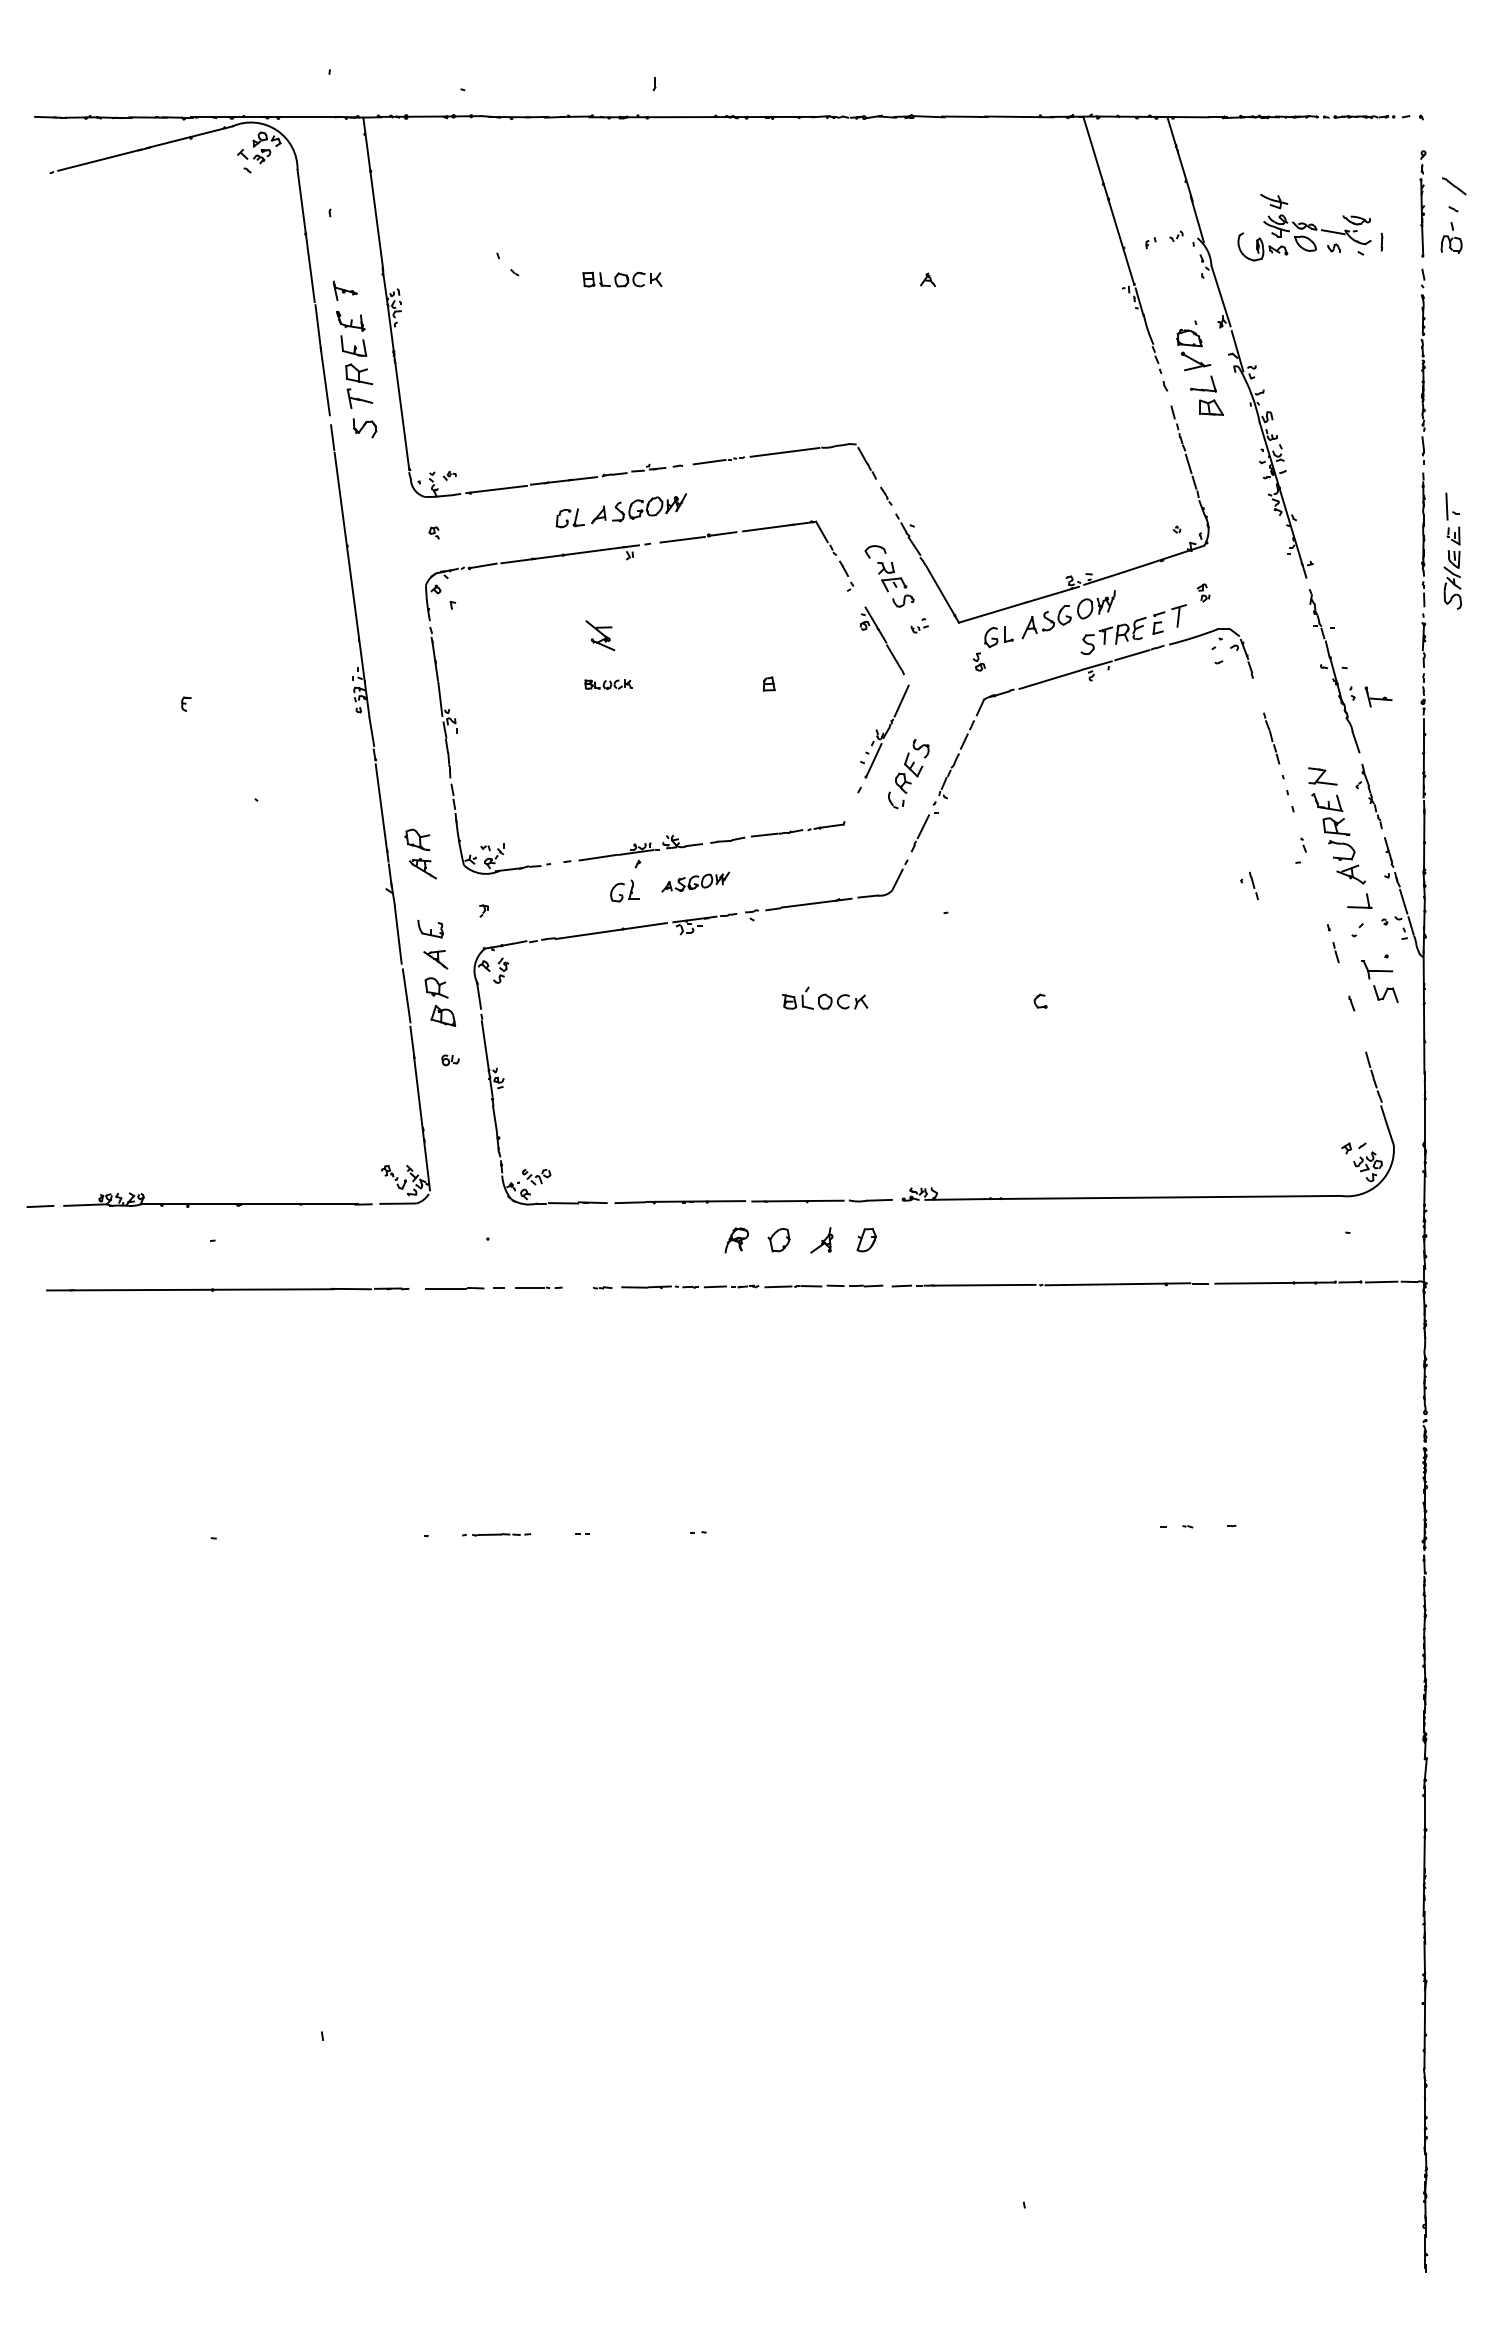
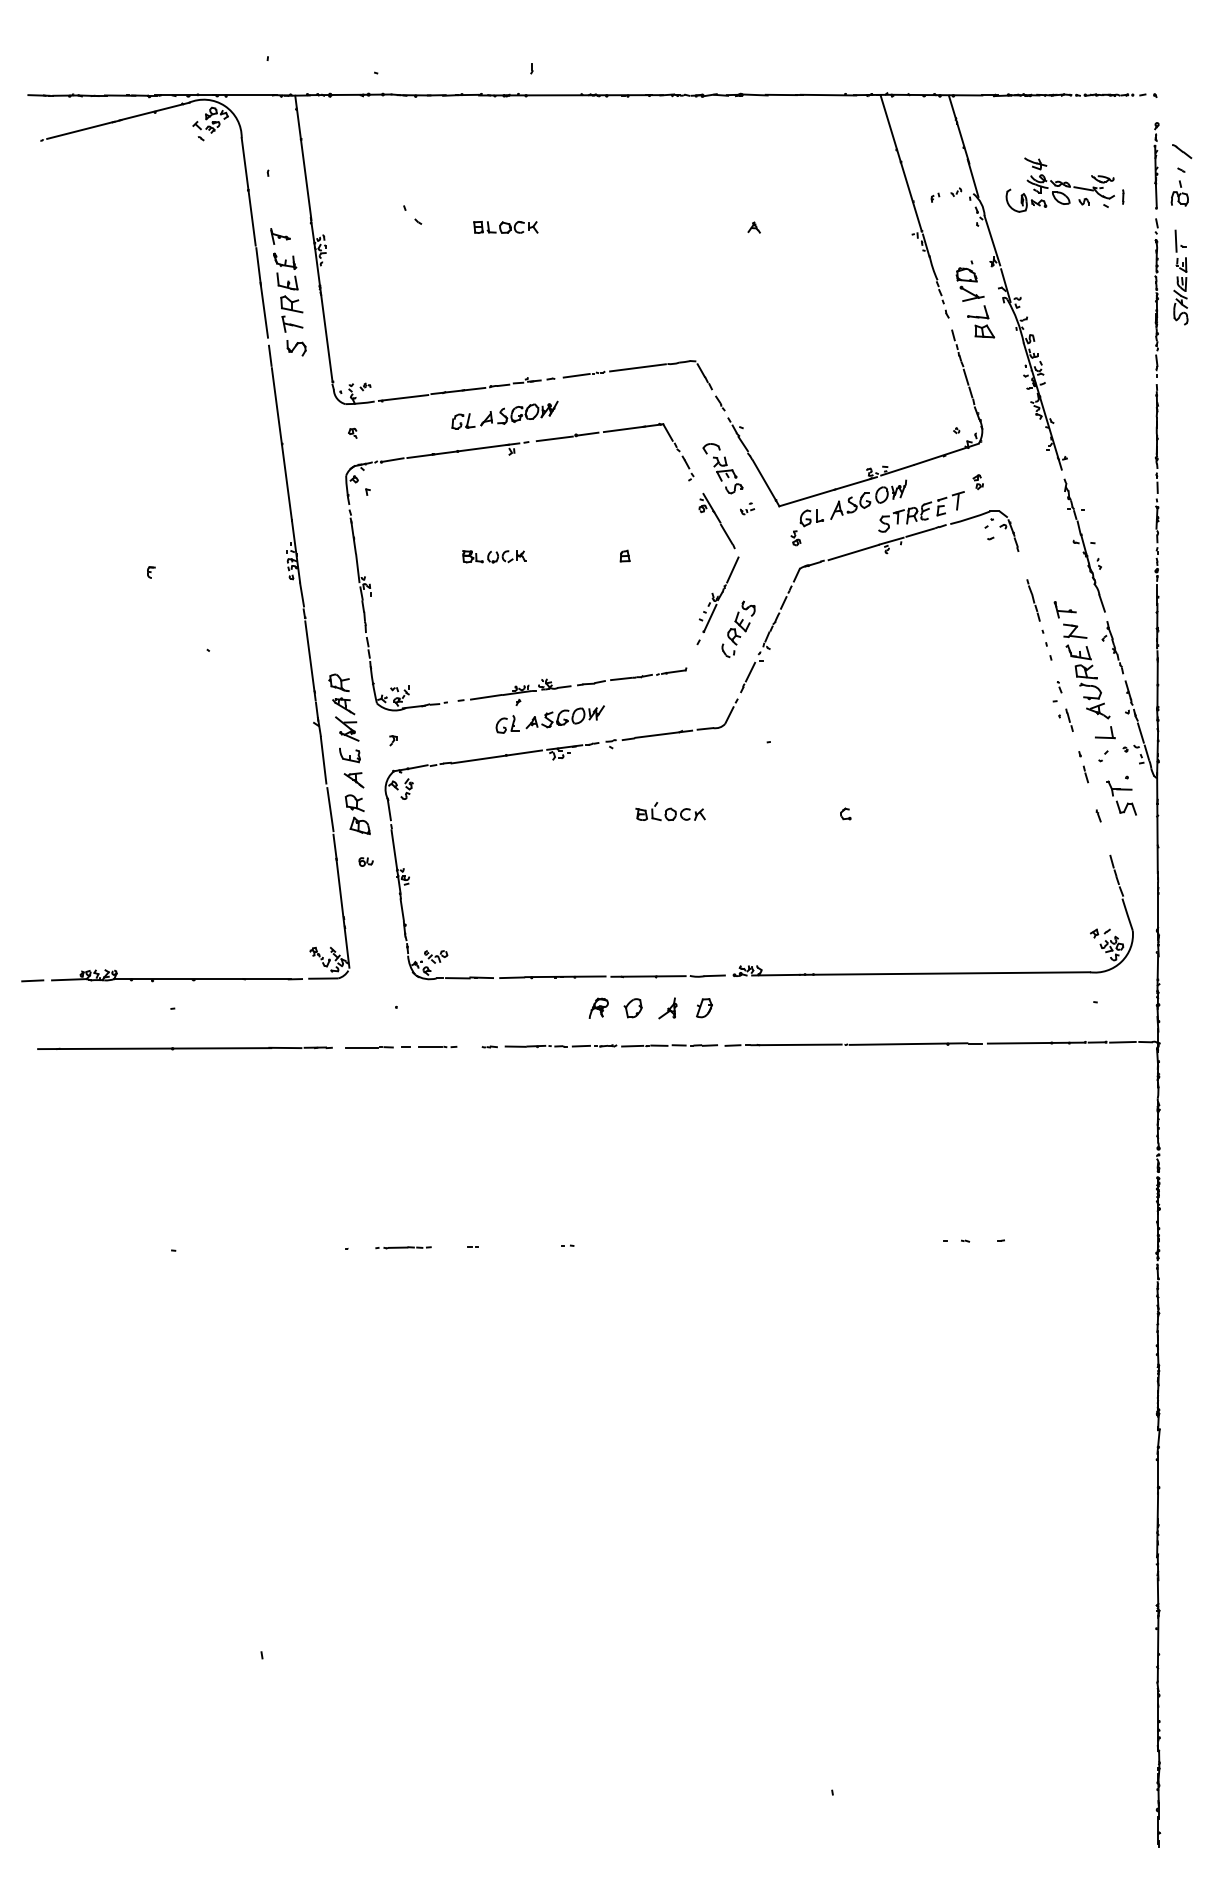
part: (1452, 550) -> (1180, 276), moved
part: (600, 635) -> (347, 728), moved
part: (608, 684) -> (494, 556), size x1.67
part: (1378, 696) -> (1065, 609), moved
part: (695, 881) -> (565, 716), size x1.43
part: (1249, 885) -> (1065, 719), moved

